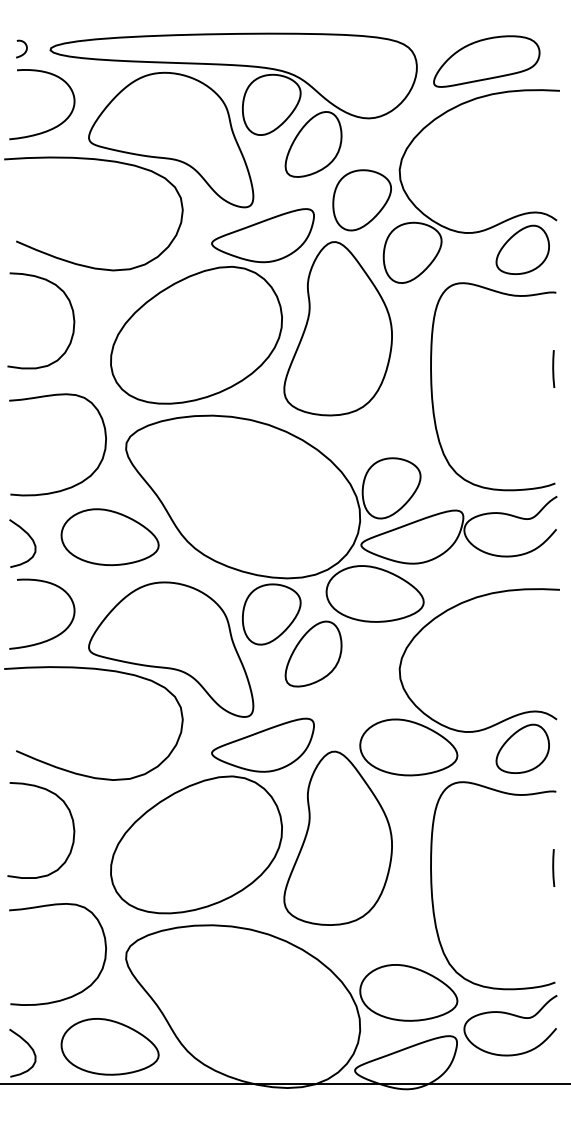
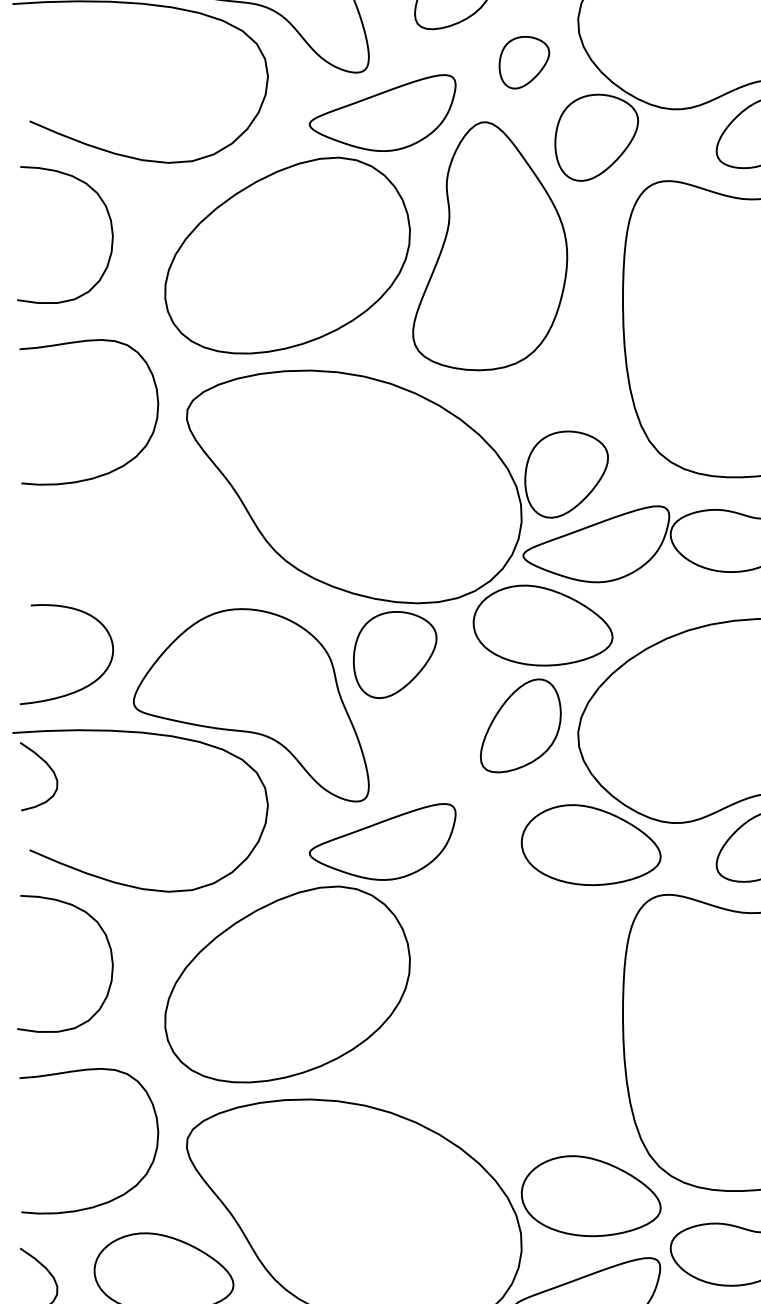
part: (361, 200) -> (523, 62), size x0.6
curve: (28, 536) -> (47, 766), moved
part: (109, 537) -> (163, 544), removed
part: (313, 653) -> (520, 725), moved
part: (337, 837) -> (489, 973), removed

